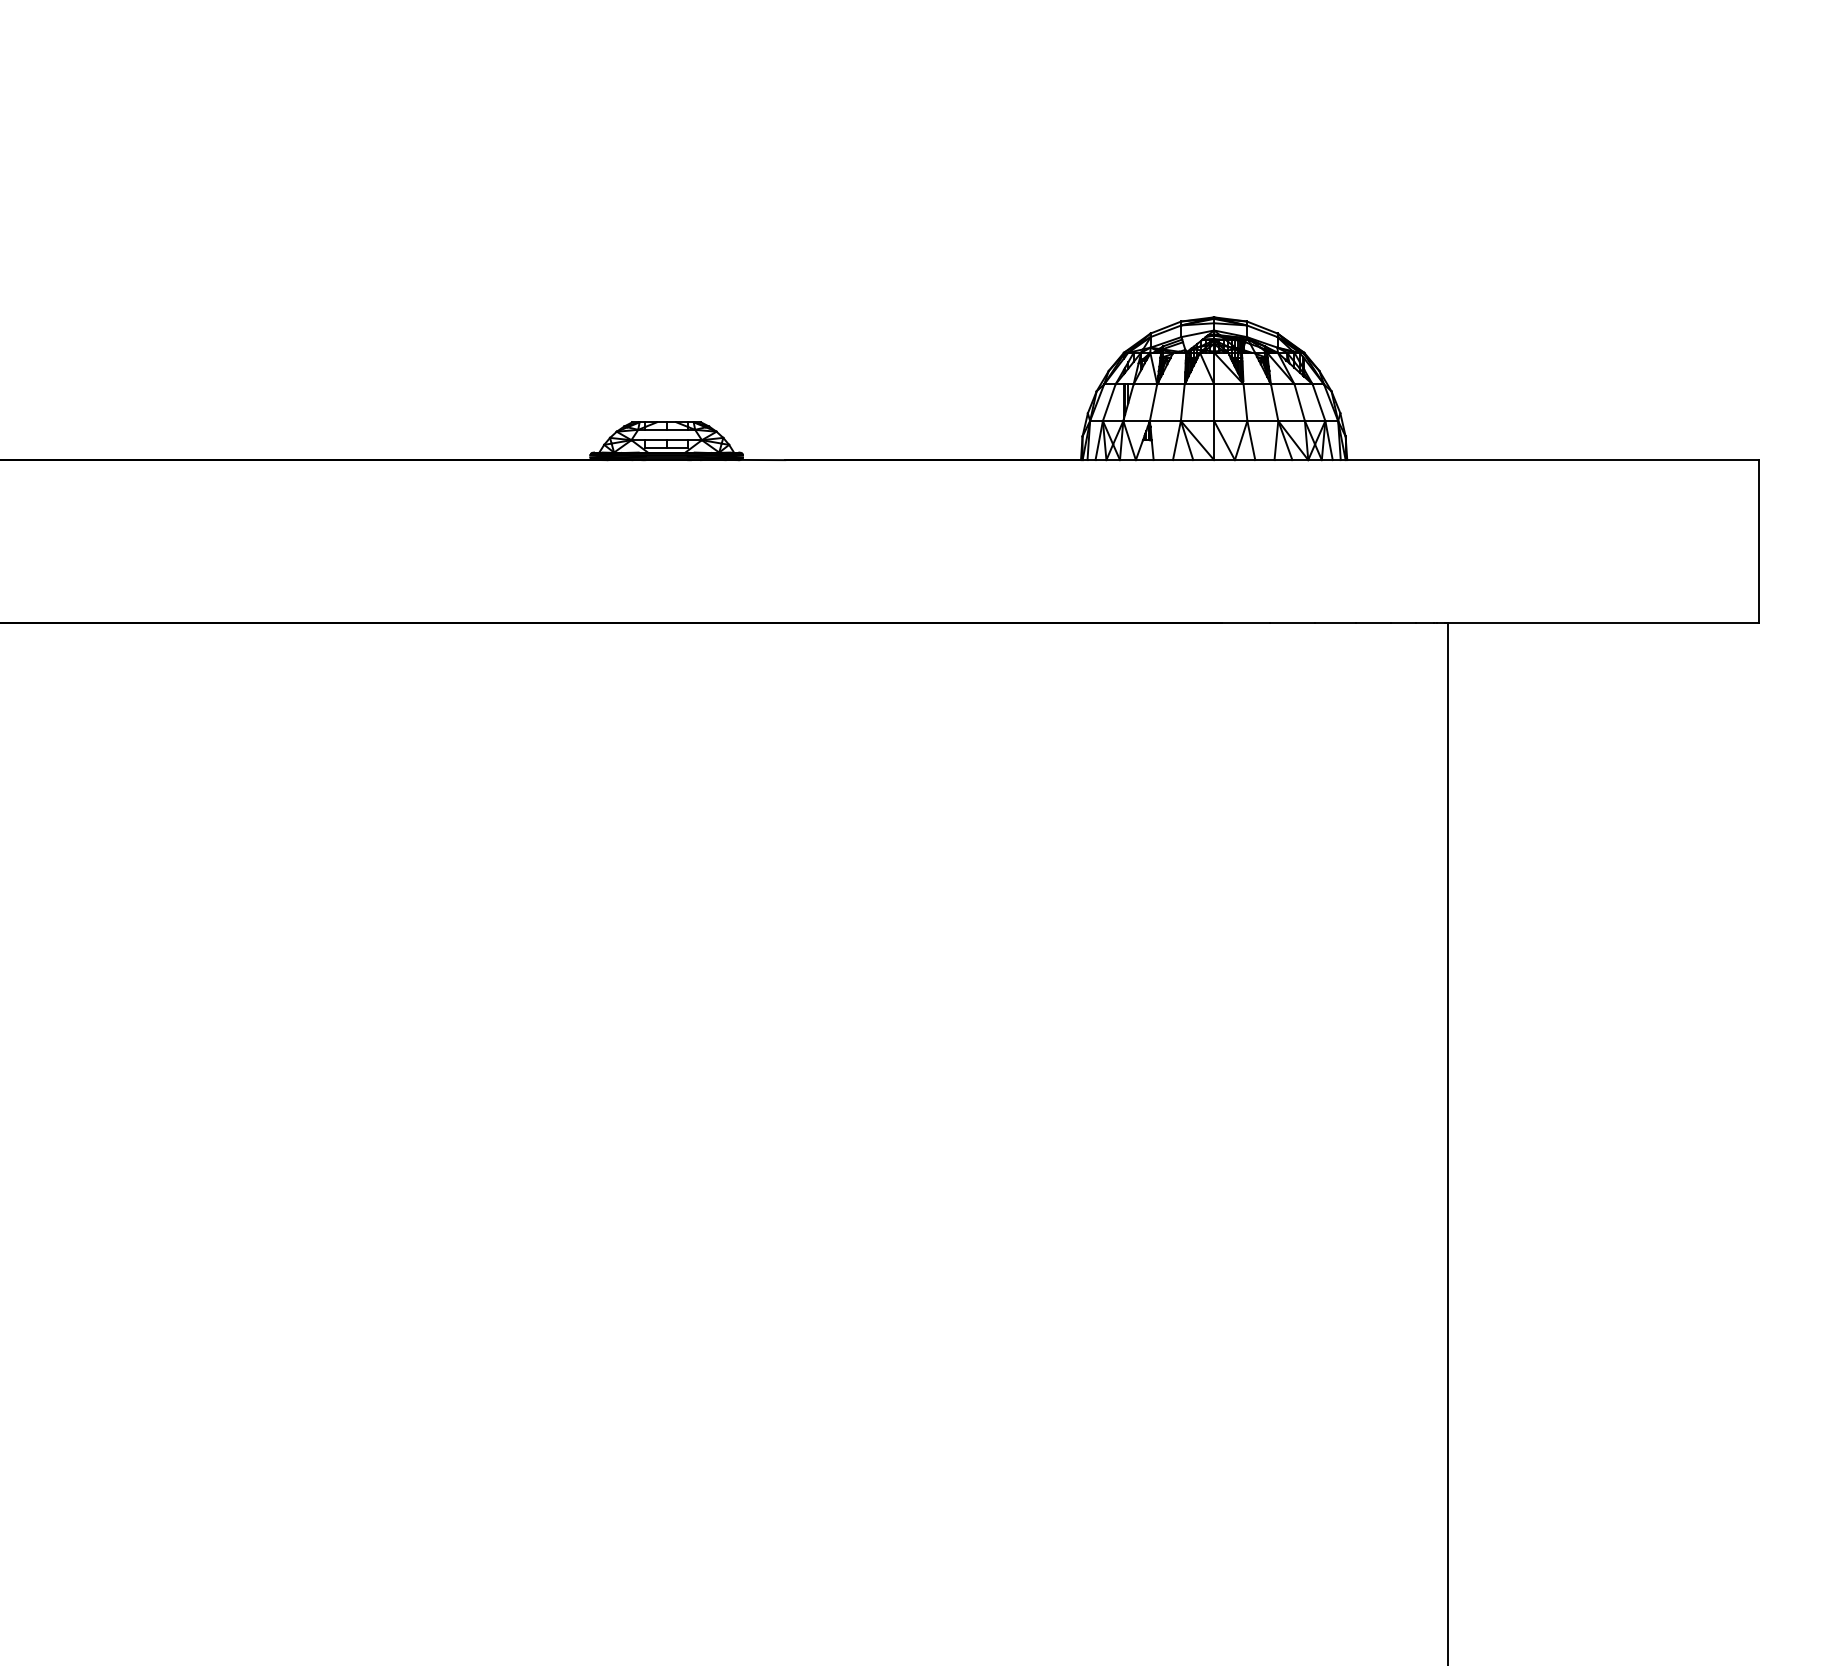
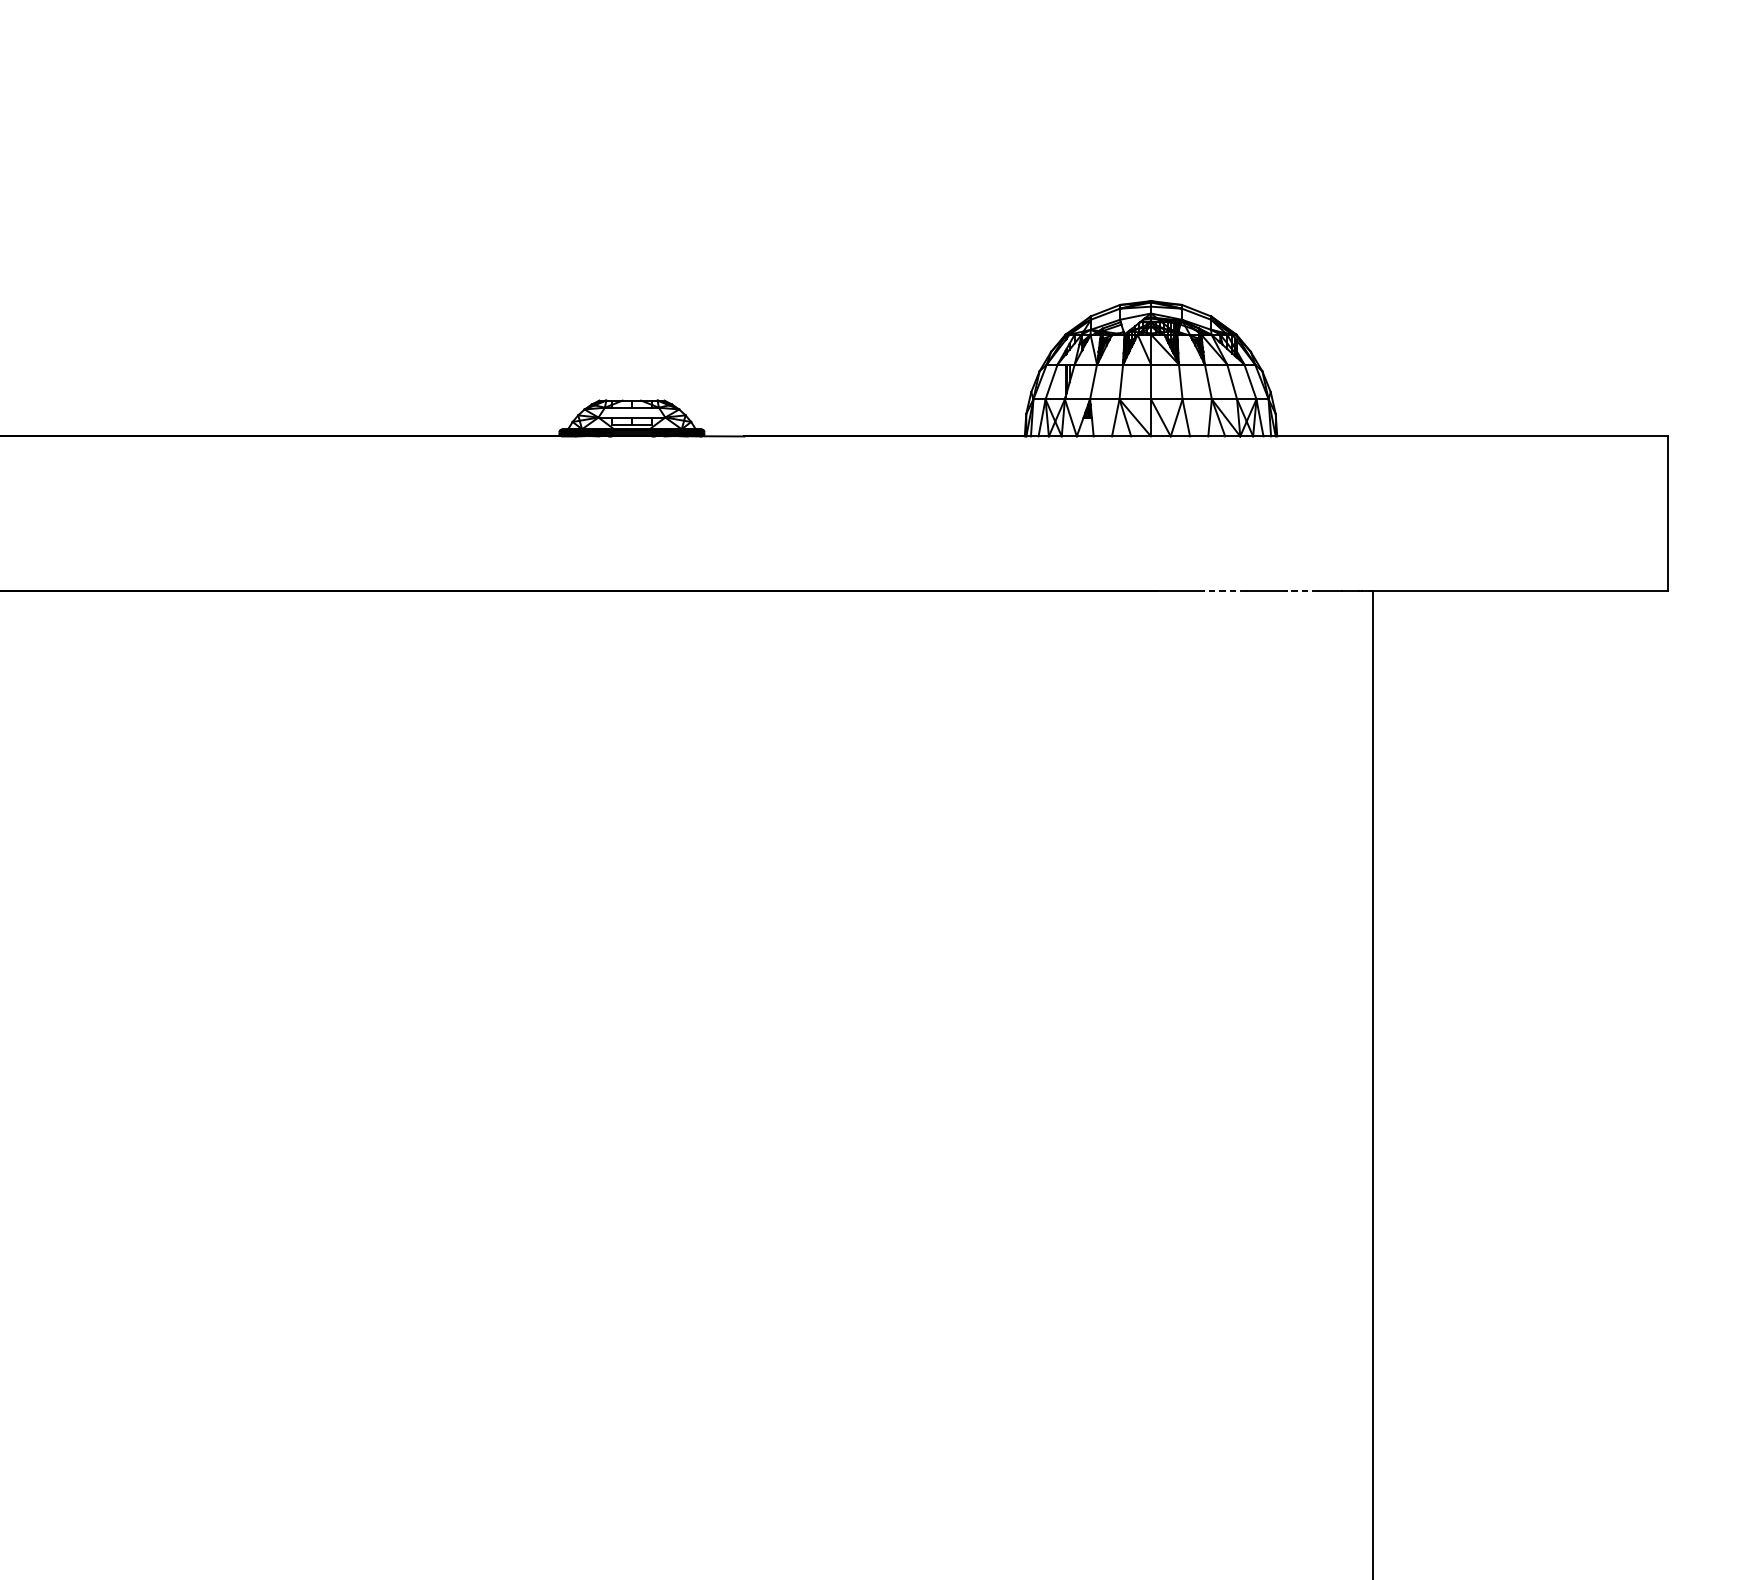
line: (1292, 623) -> (1225, 591), solid -> dashed
line: (1373, 623) -> (1302, 591), solid -> dashed

